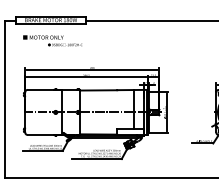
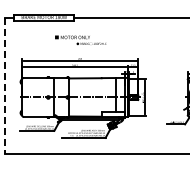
text: (52, 39) -> (80, 39), moved
line: (5, 99) -> (4, 86), solid -> dashed

